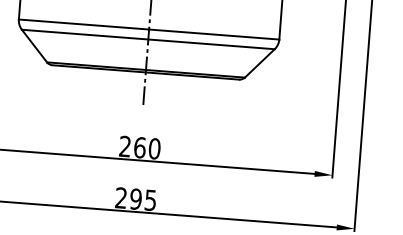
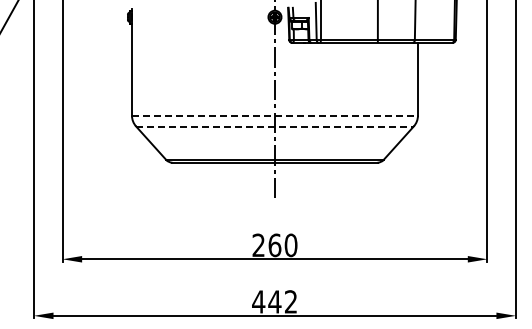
line: (149, 29) -> (275, 115), solid -> dashed
line: (147, 39) -> (274, 126), solid -> dashed
text: (135, 198) -> (274, 301), 295 -> 442

